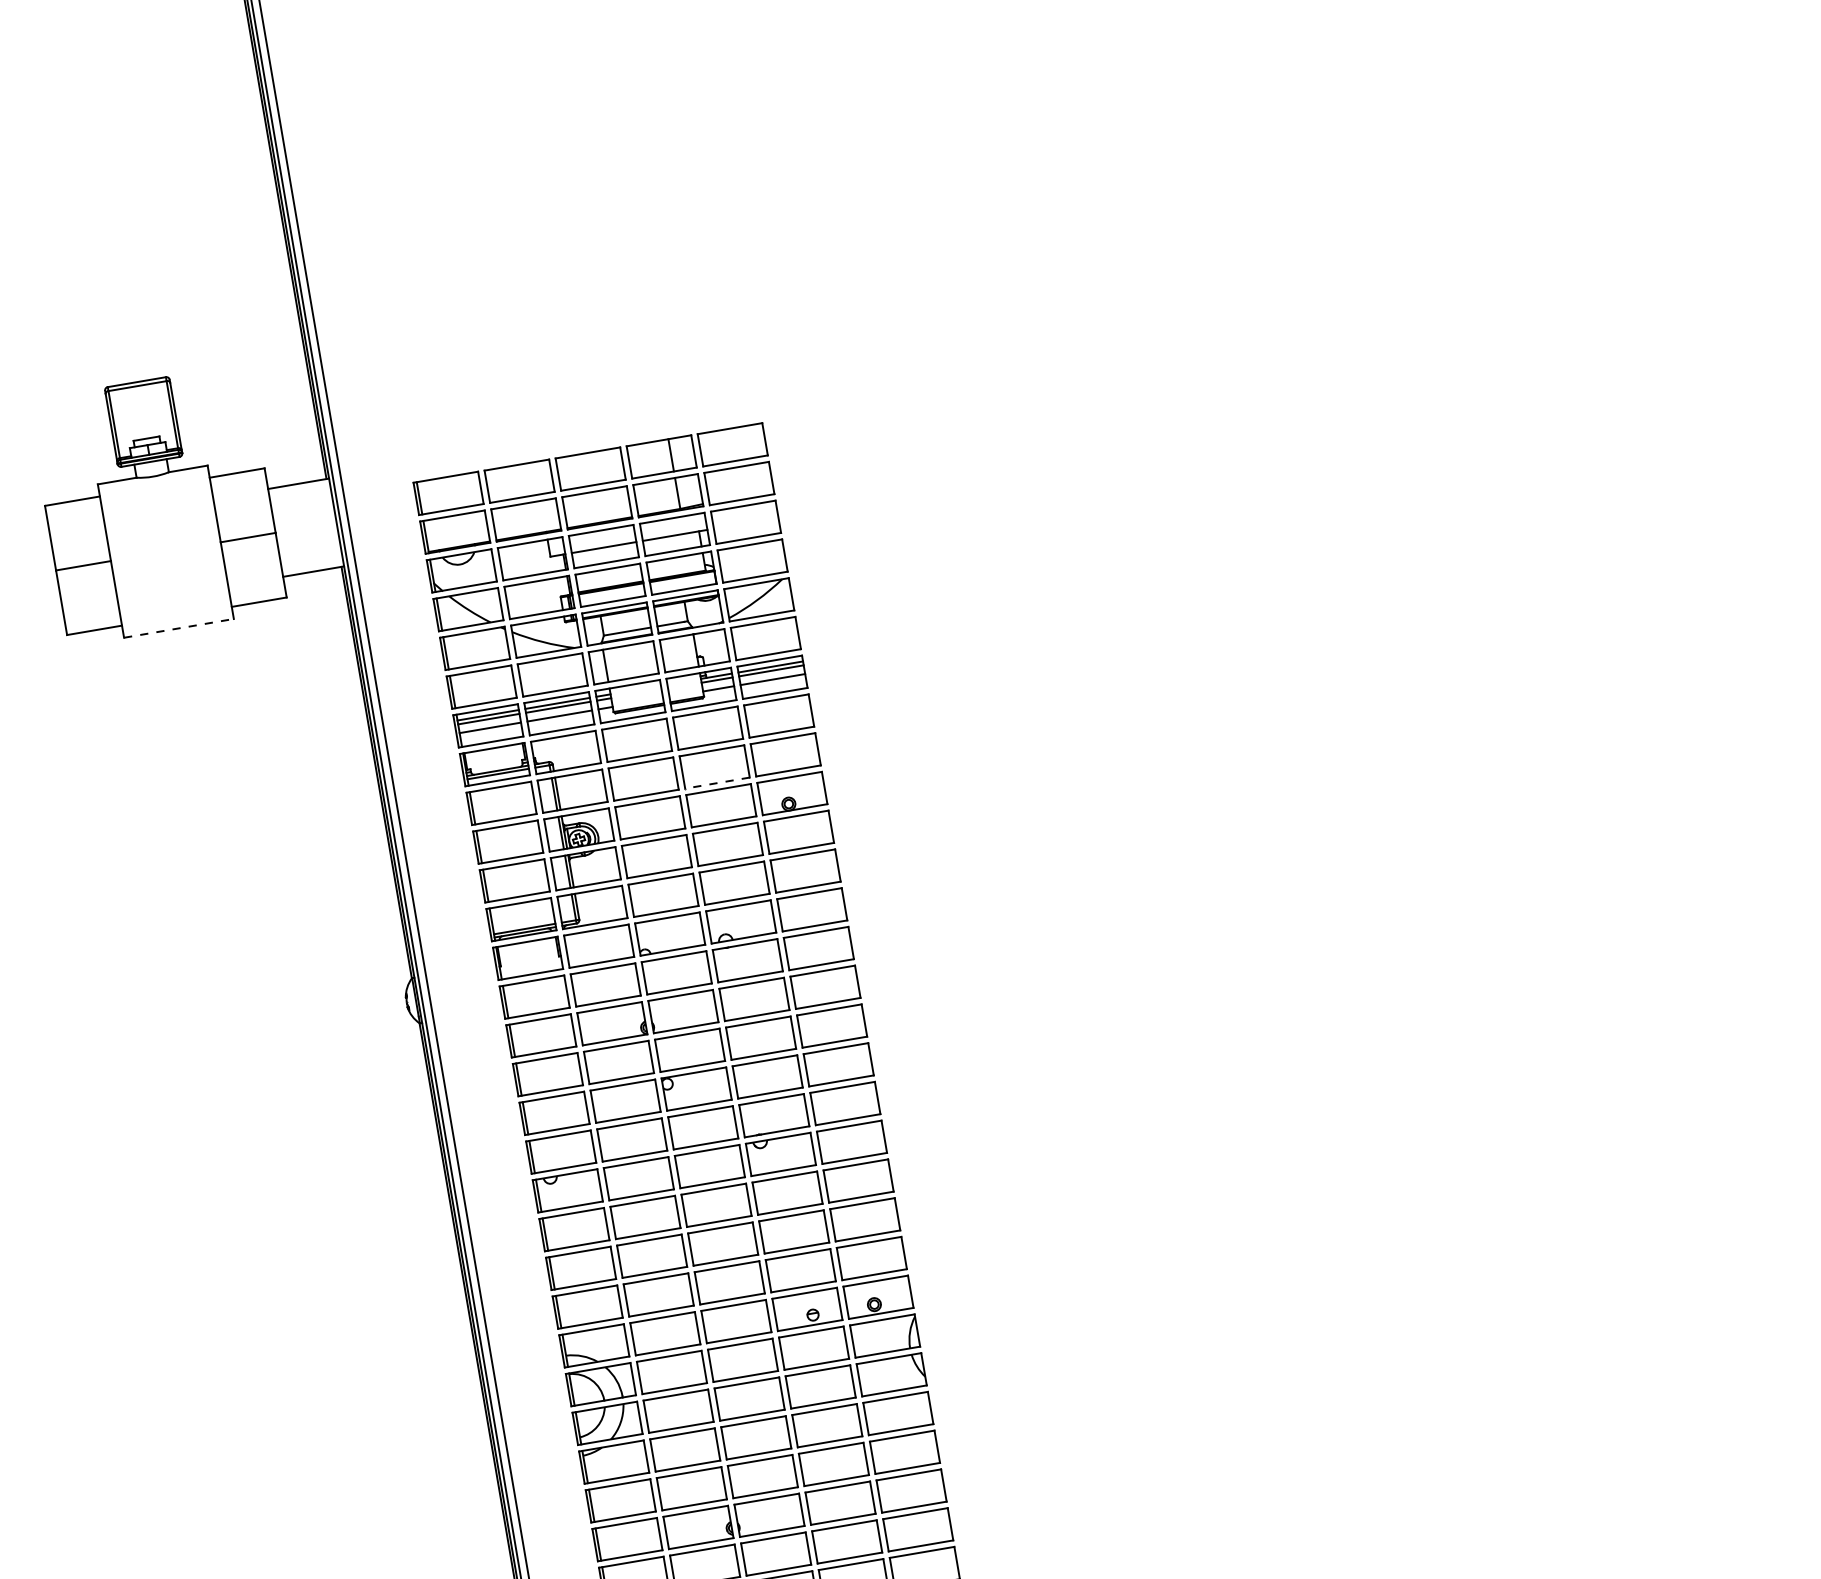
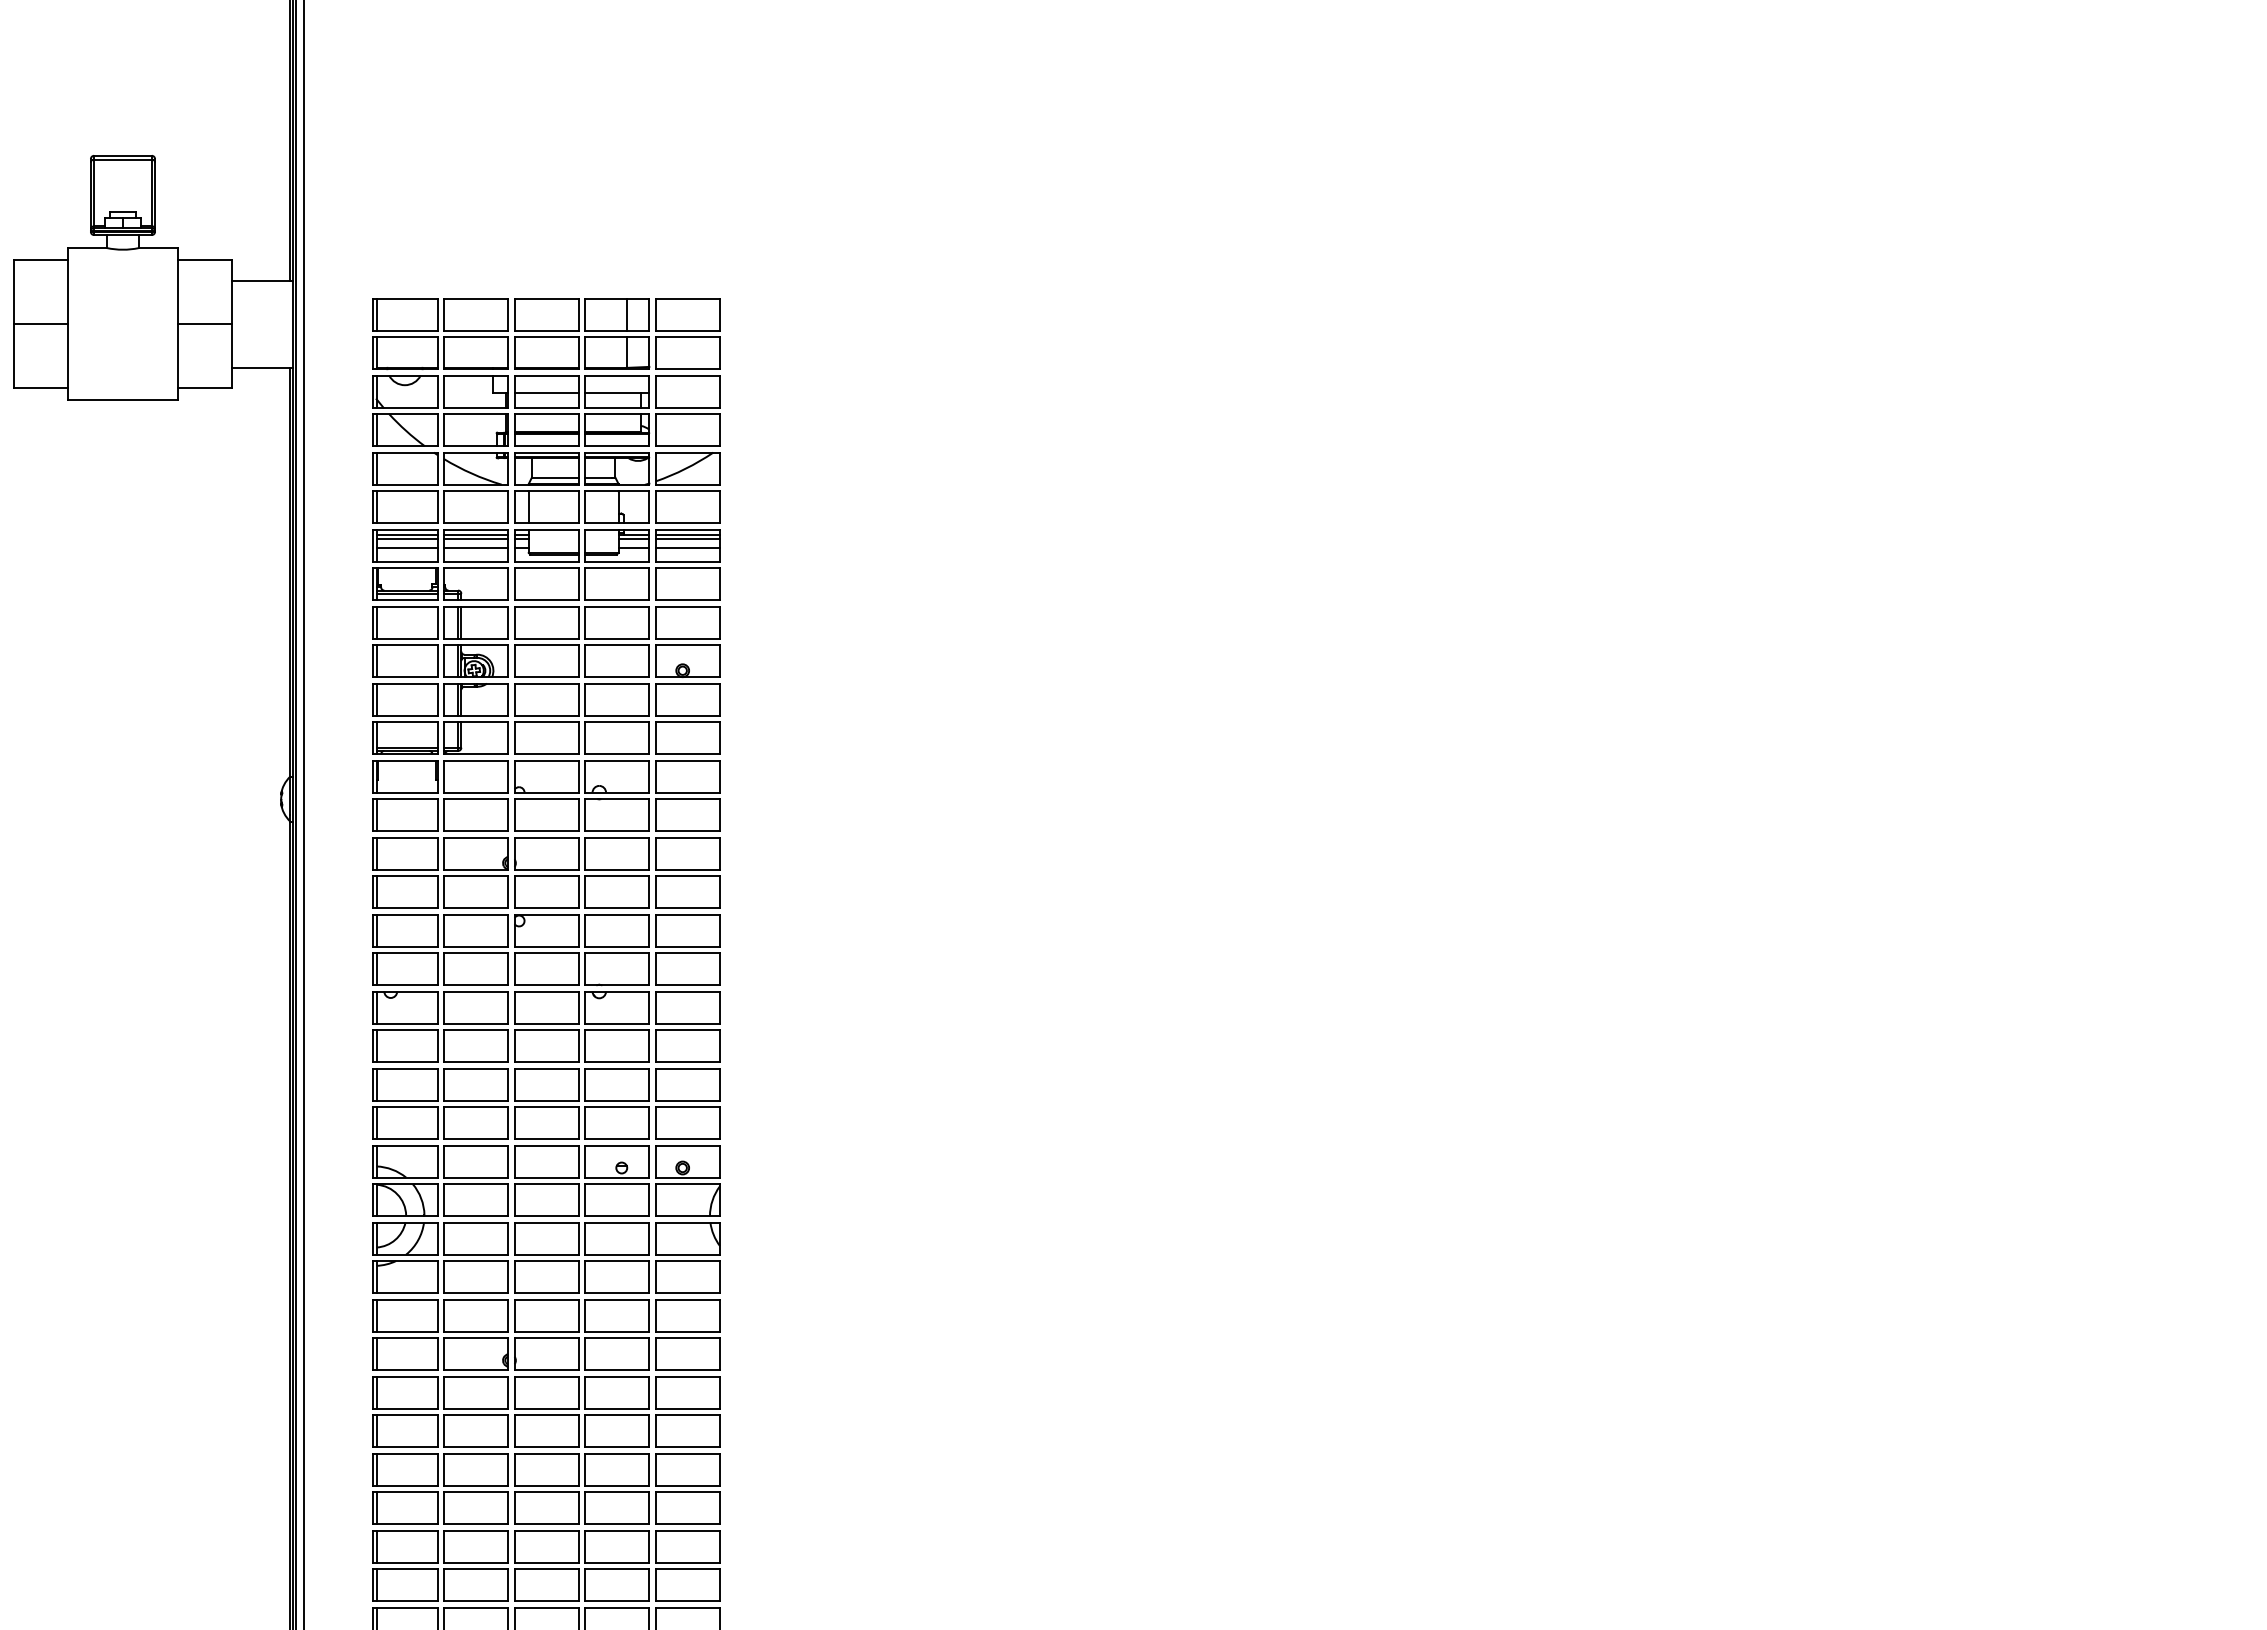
line: (178, 628) -> (122, 400), dashed -> solid
line: (716, 783) -> (616, 638), dashed -> solid

